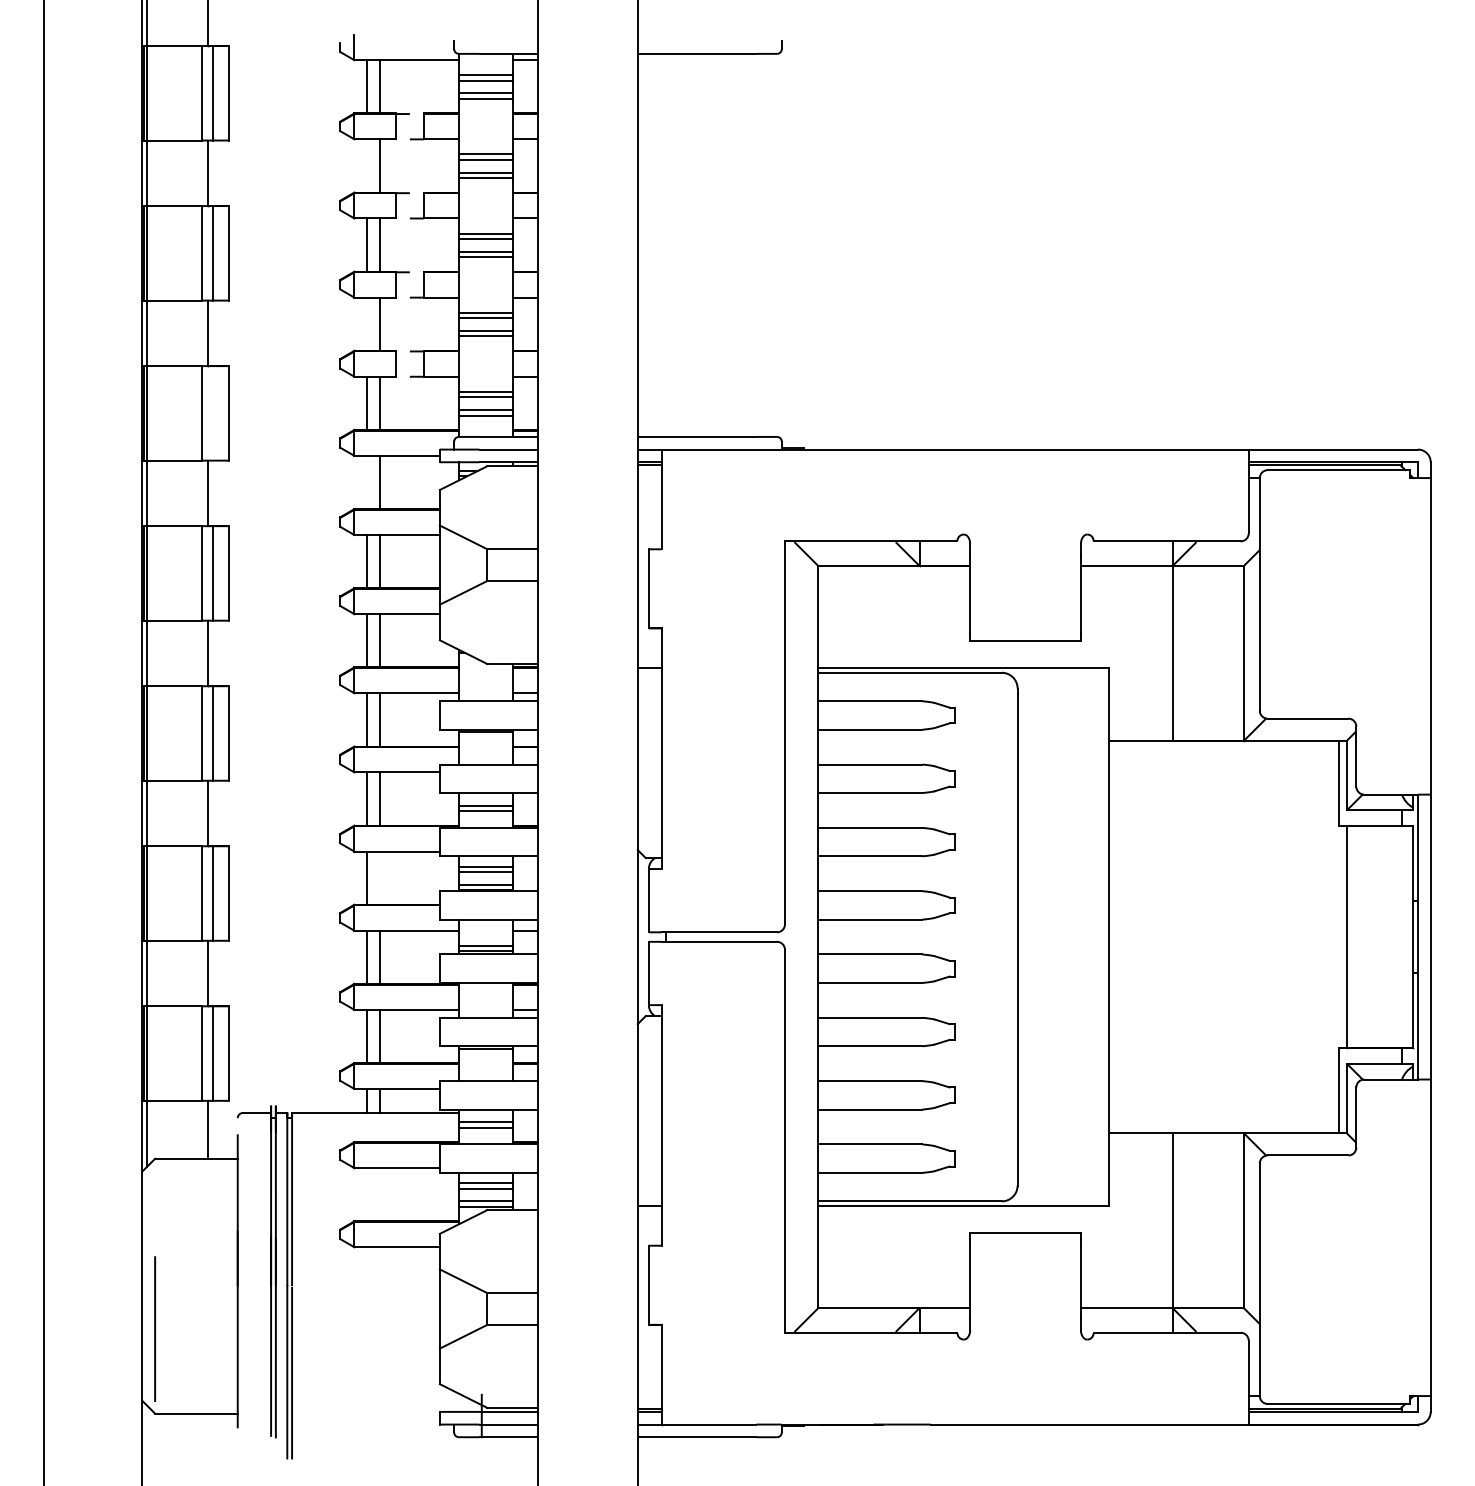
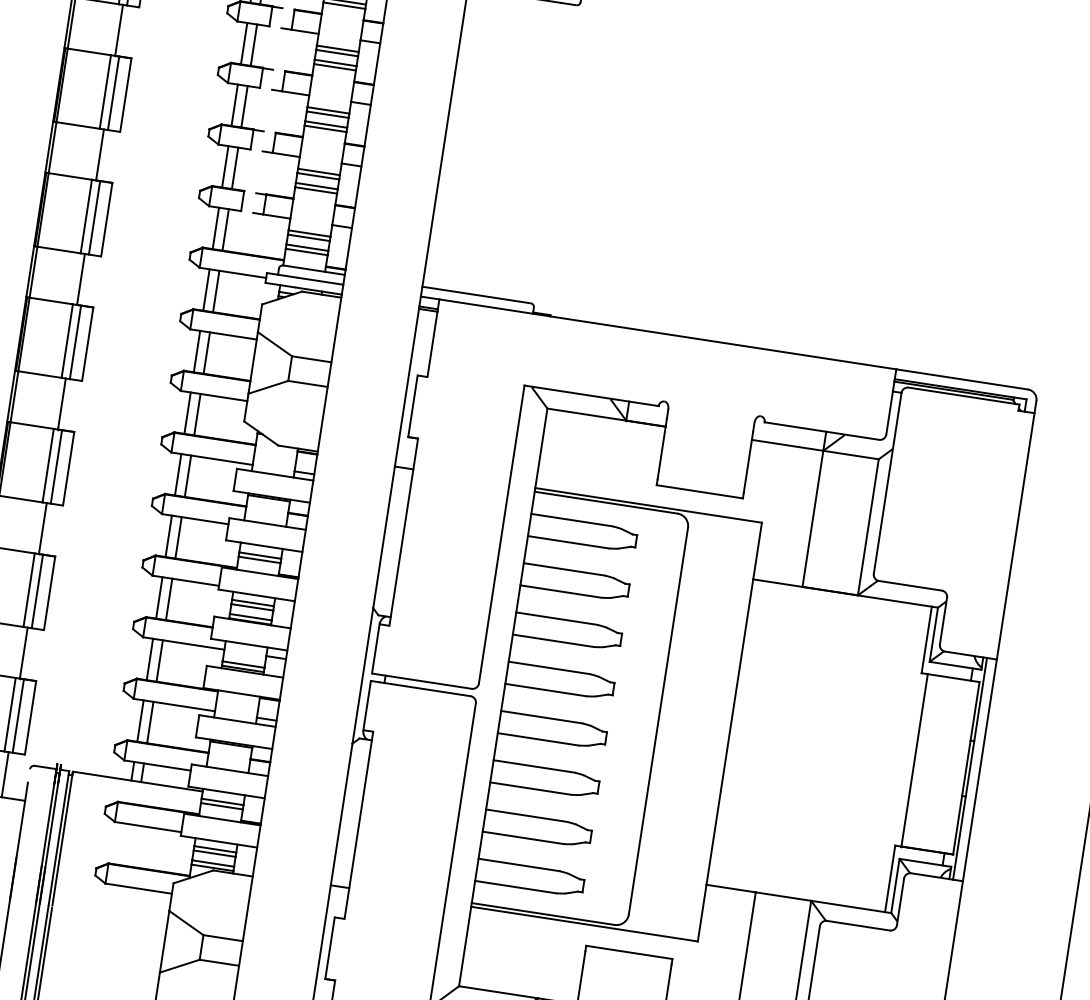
line: (367, 165) -> (244, 43), added
line: (367, 323) -> (225, 166), added
line: (212, 413) -> (94, 217), added
line: (367, 482) -> (206, 290), added
line: (379, 877) -> (168, 598), added

